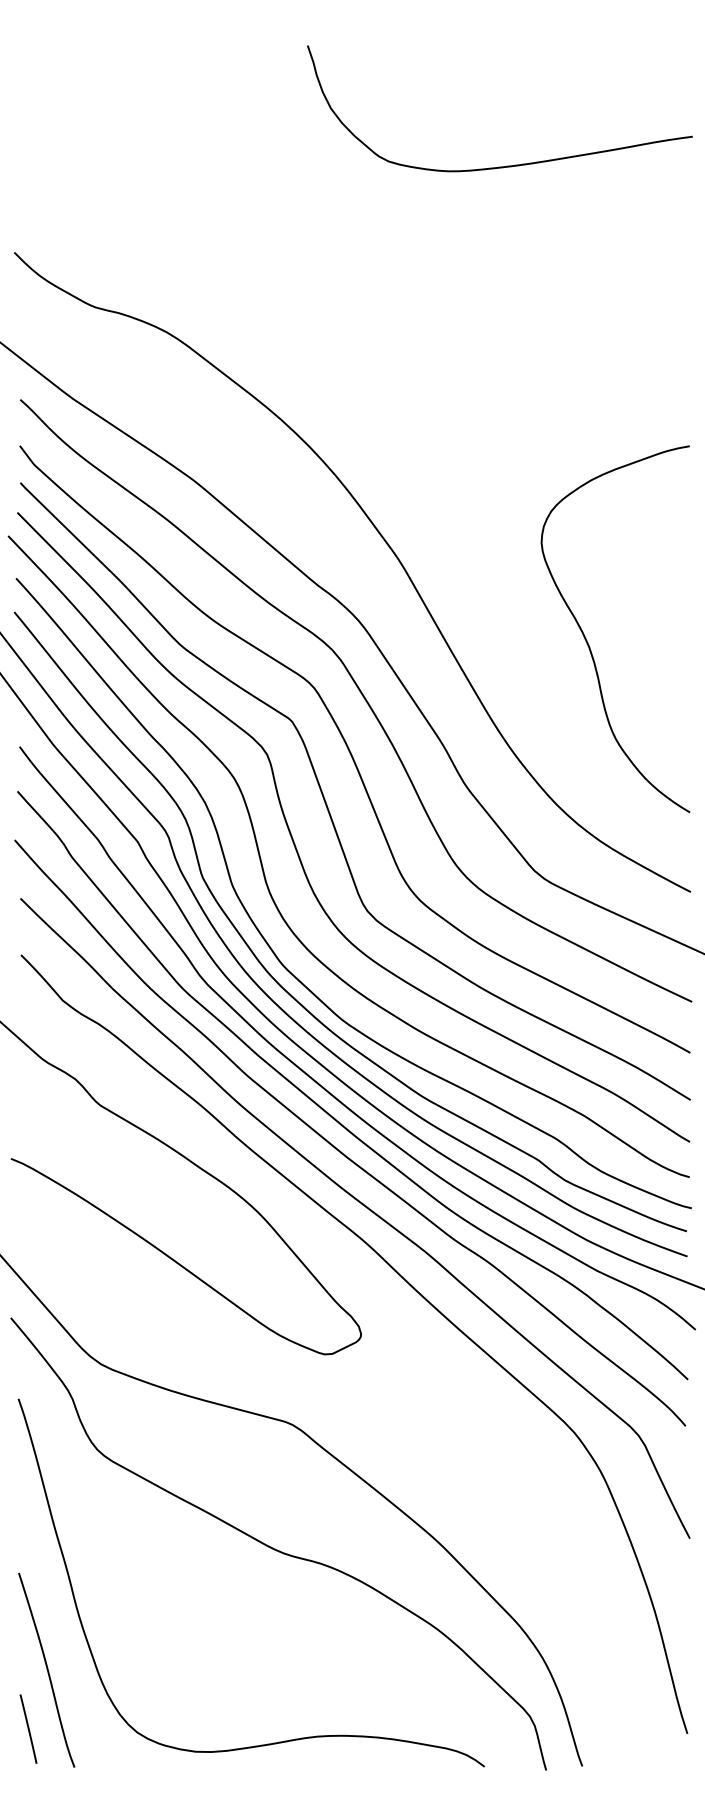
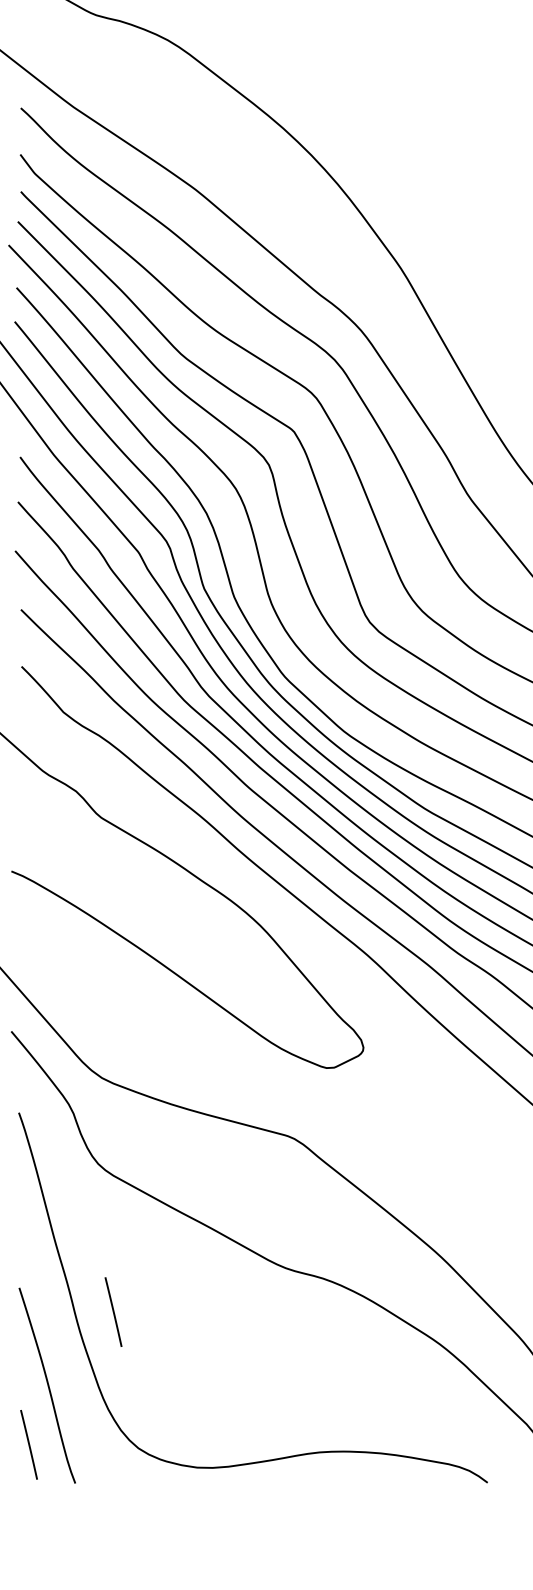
line: (112, 1596) -> (113, 1311), added

